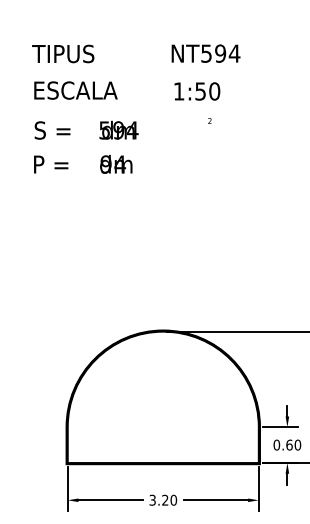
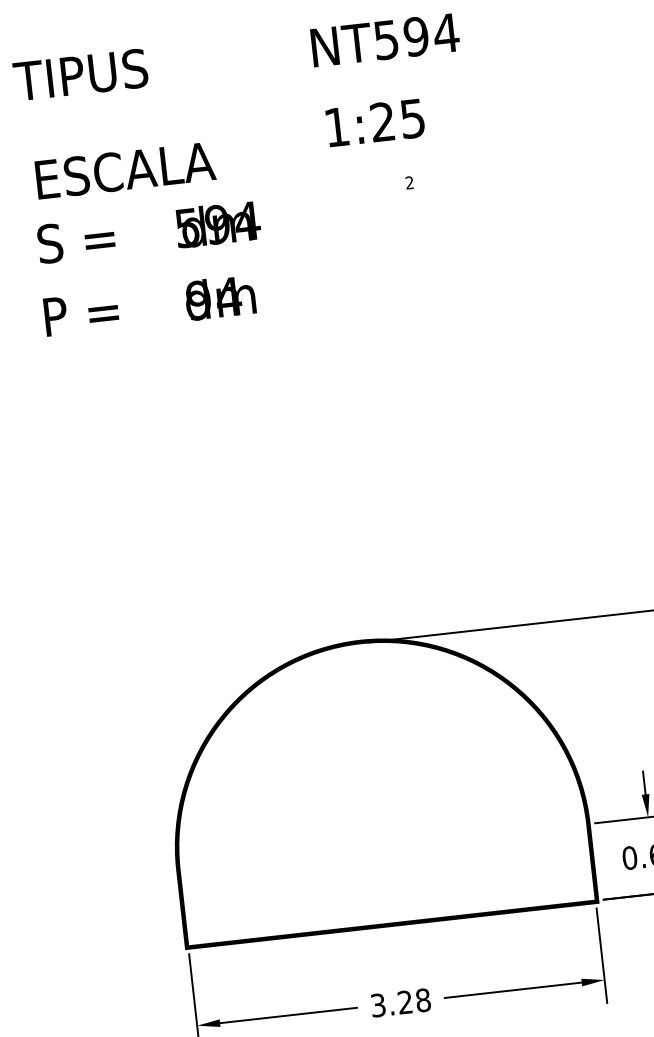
text: (75, 90) -> (124, 170), moved
text: (207, 91) -> (397, 120), 1:50 -> 1:25
text: (173, 500) -> (422, 1000), 3.20 -> 3.28

